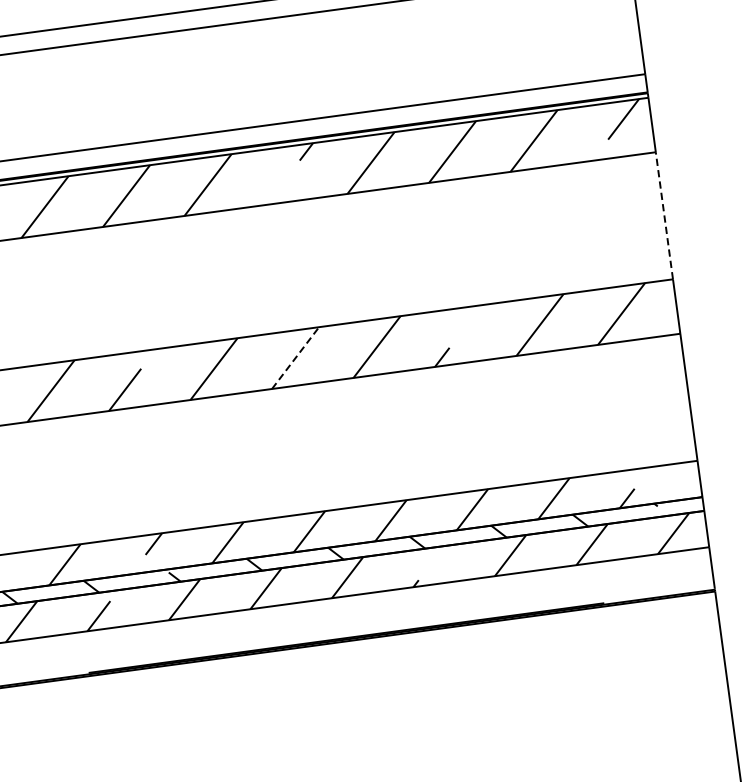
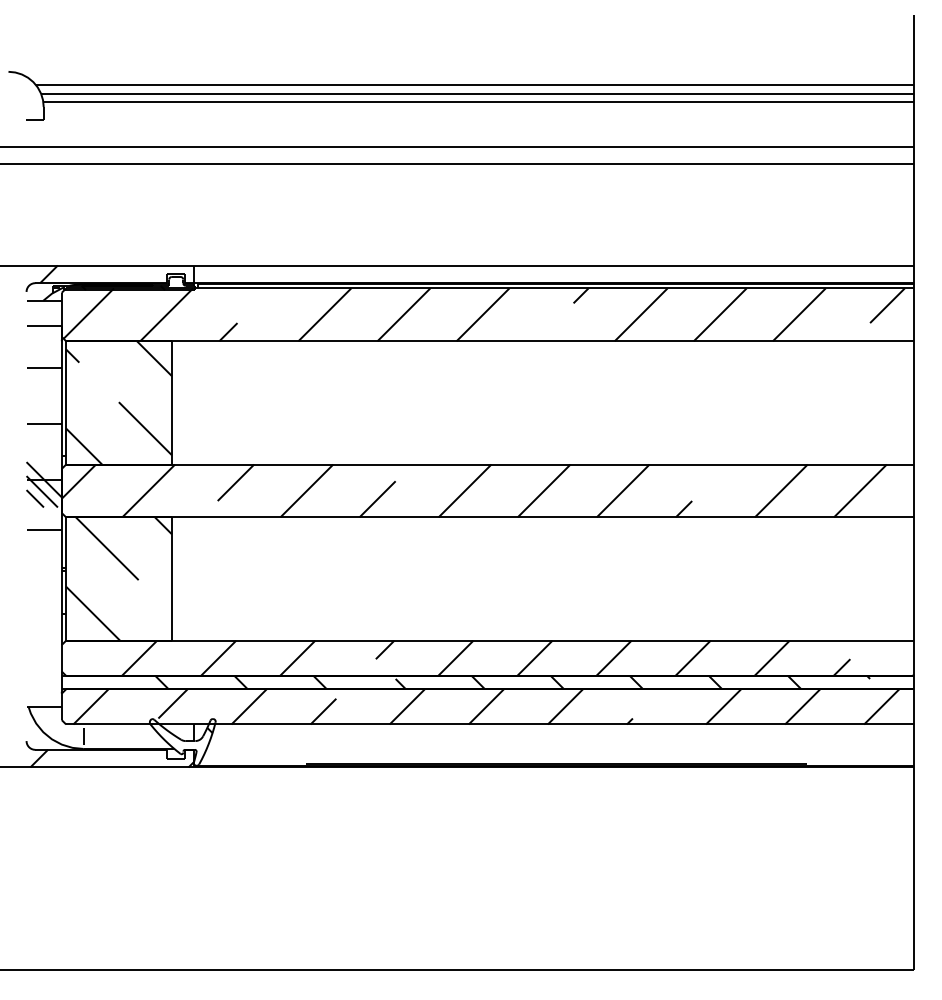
line: (663, 215) -> (913, 402), dashed -> solid
line: (295, 357) -> (544, 490), dashed -> solid

